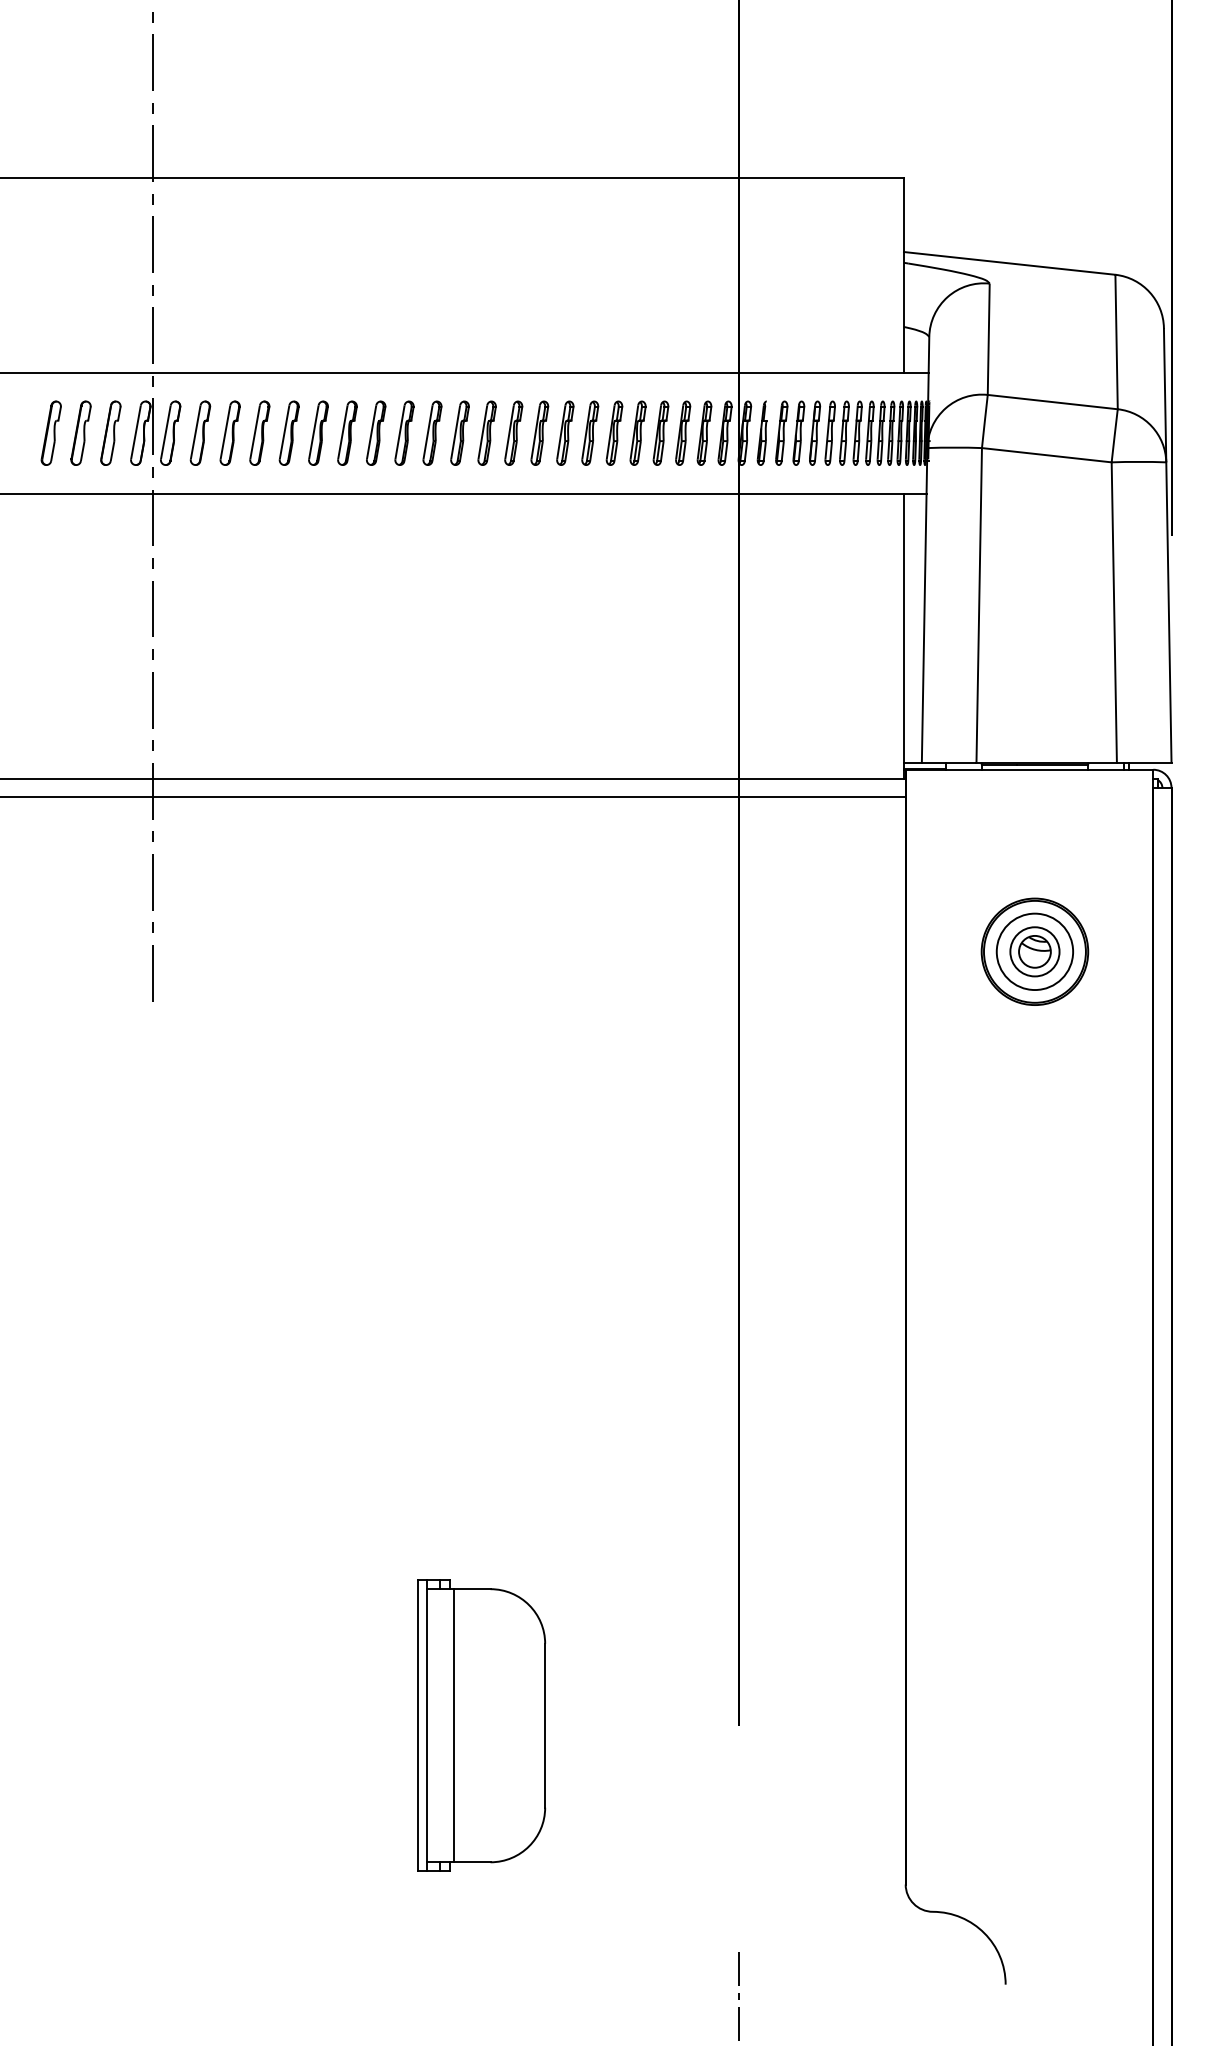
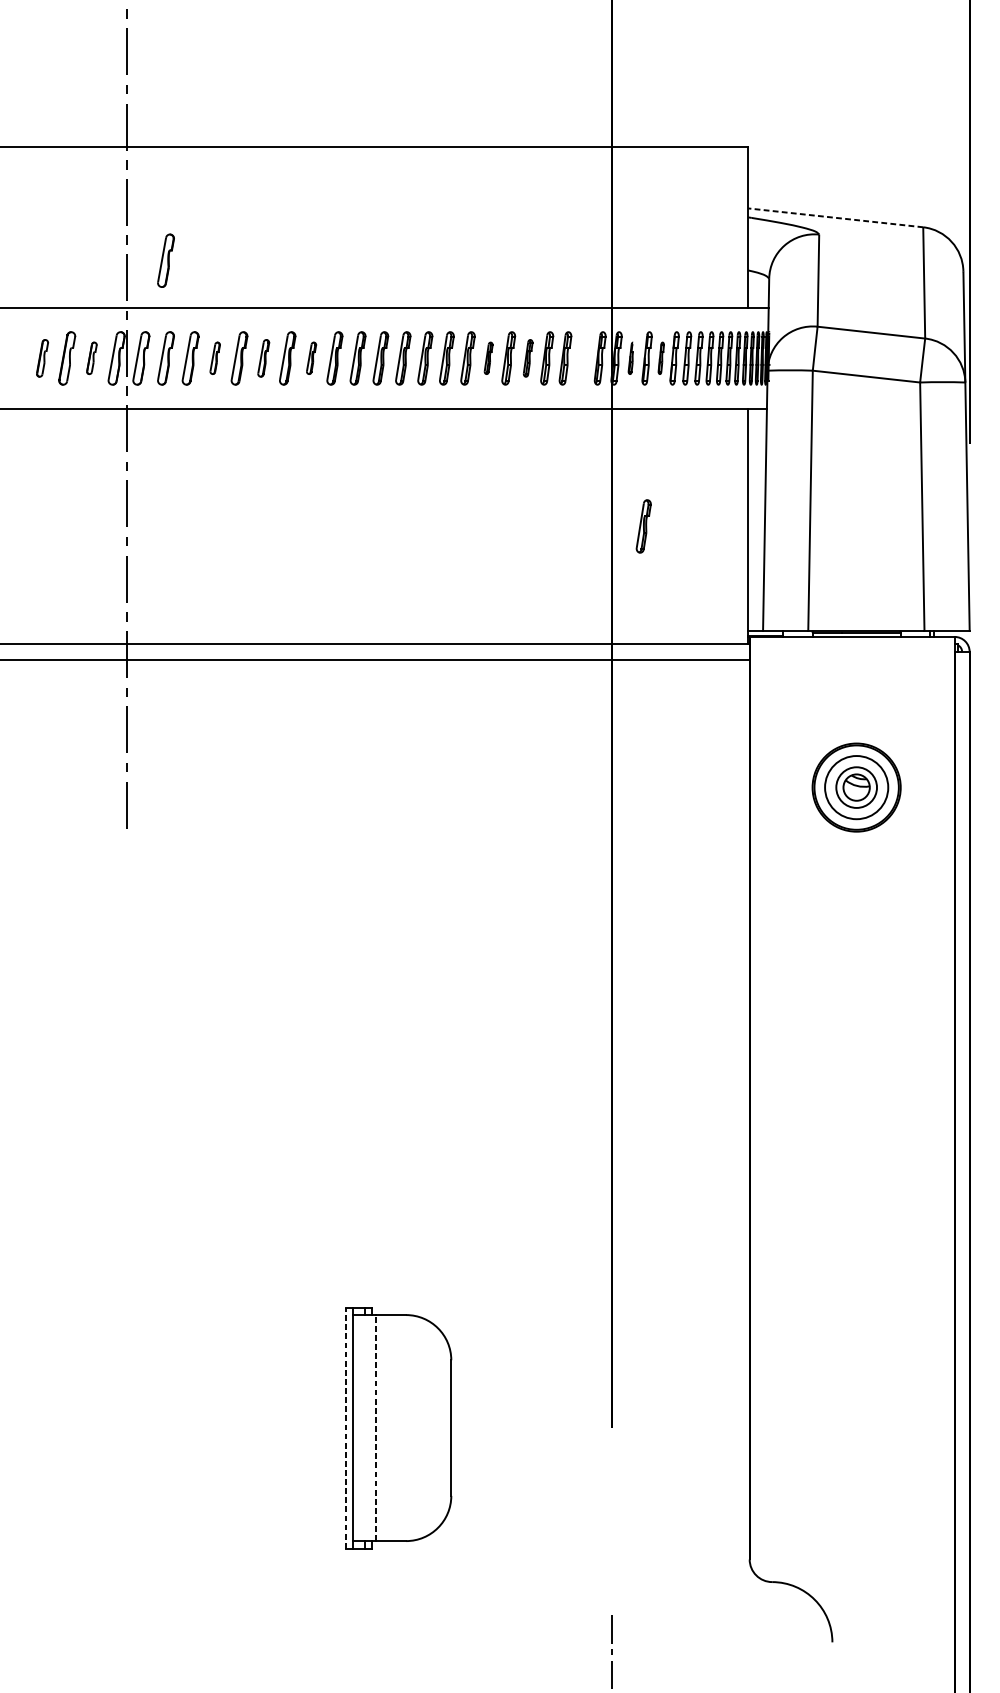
line: (1009, 263) -> (835, 217), solid -> dashed
part: (200, 314) -> (166, 260), added
part: (50, 432) -> (41, 357), size x0.7
part: (110, 432) -> (91, 357), size x0.6
part: (259, 432) -> (214, 357), size x0.6
part: (318, 432) -> (263, 357), size x0.7
part: (376, 432) -> (311, 357), size x0.6
part: (590, 432) -> (488, 357), size x0.6
part: (637, 432) -> (527, 357), size x0.7
part: (704, 432) -> (583, 357), removed
part: (761, 432) -> (630, 357), size x0.6
part: (798, 432) -> (660, 357), size x0.6
part: (777, 635) -> (643, 525), added
line: (417, 1725) -> (345, 1427), solid -> dashed
line: (454, 1725) -> (376, 1427), solid -> dashed

